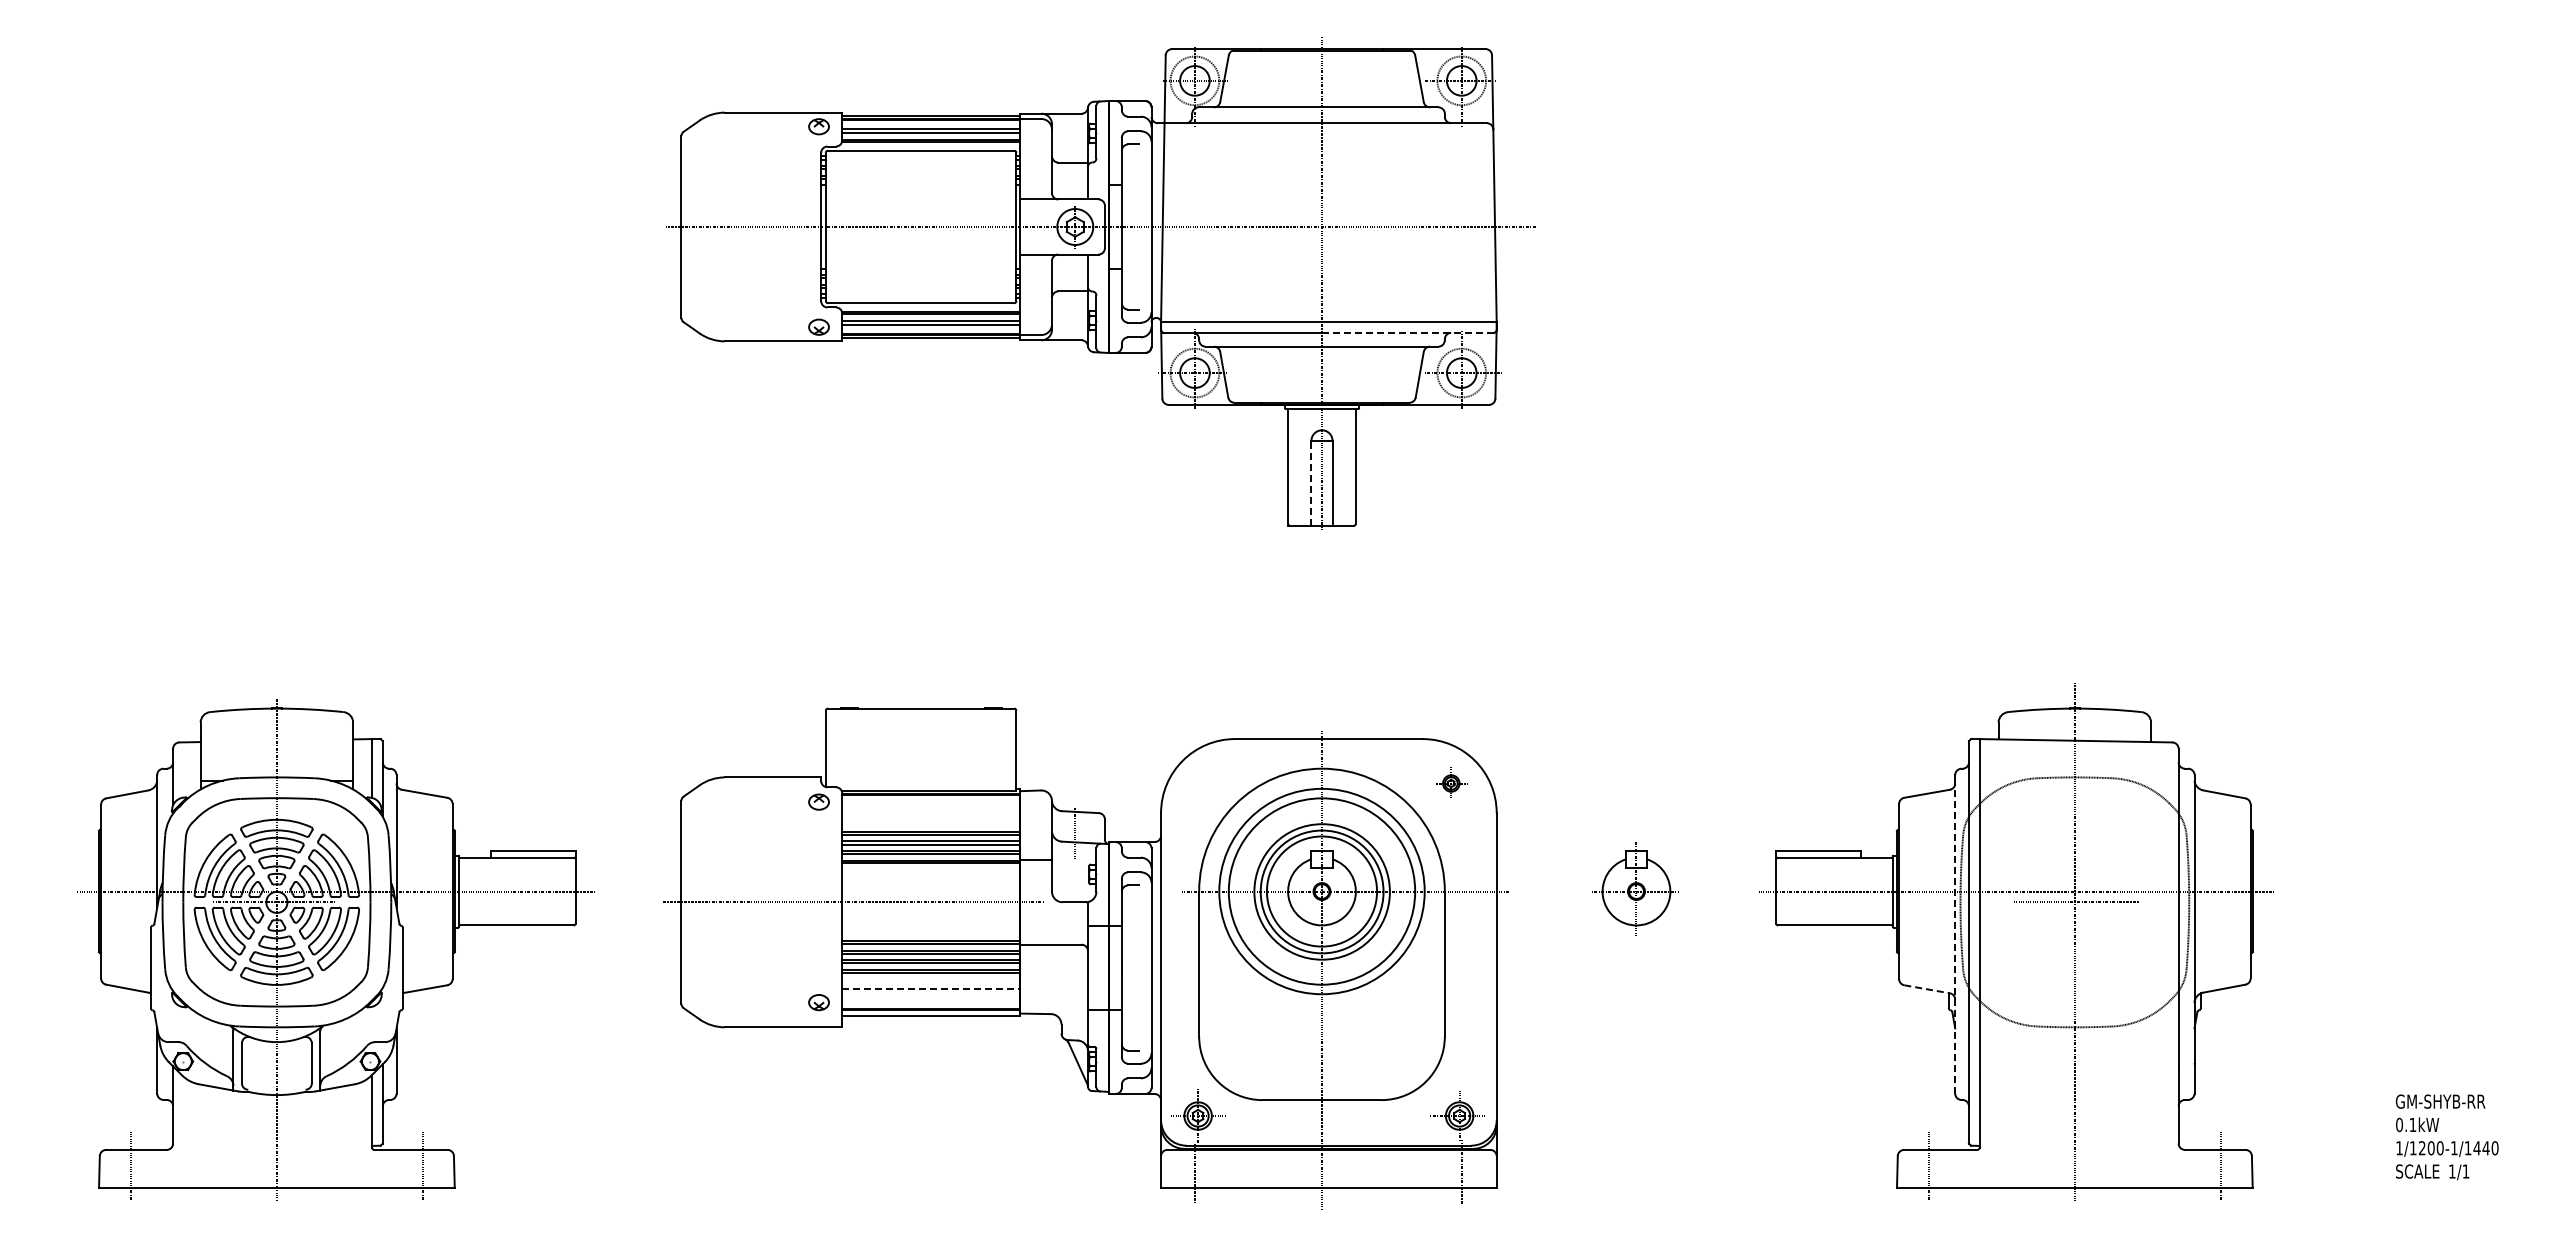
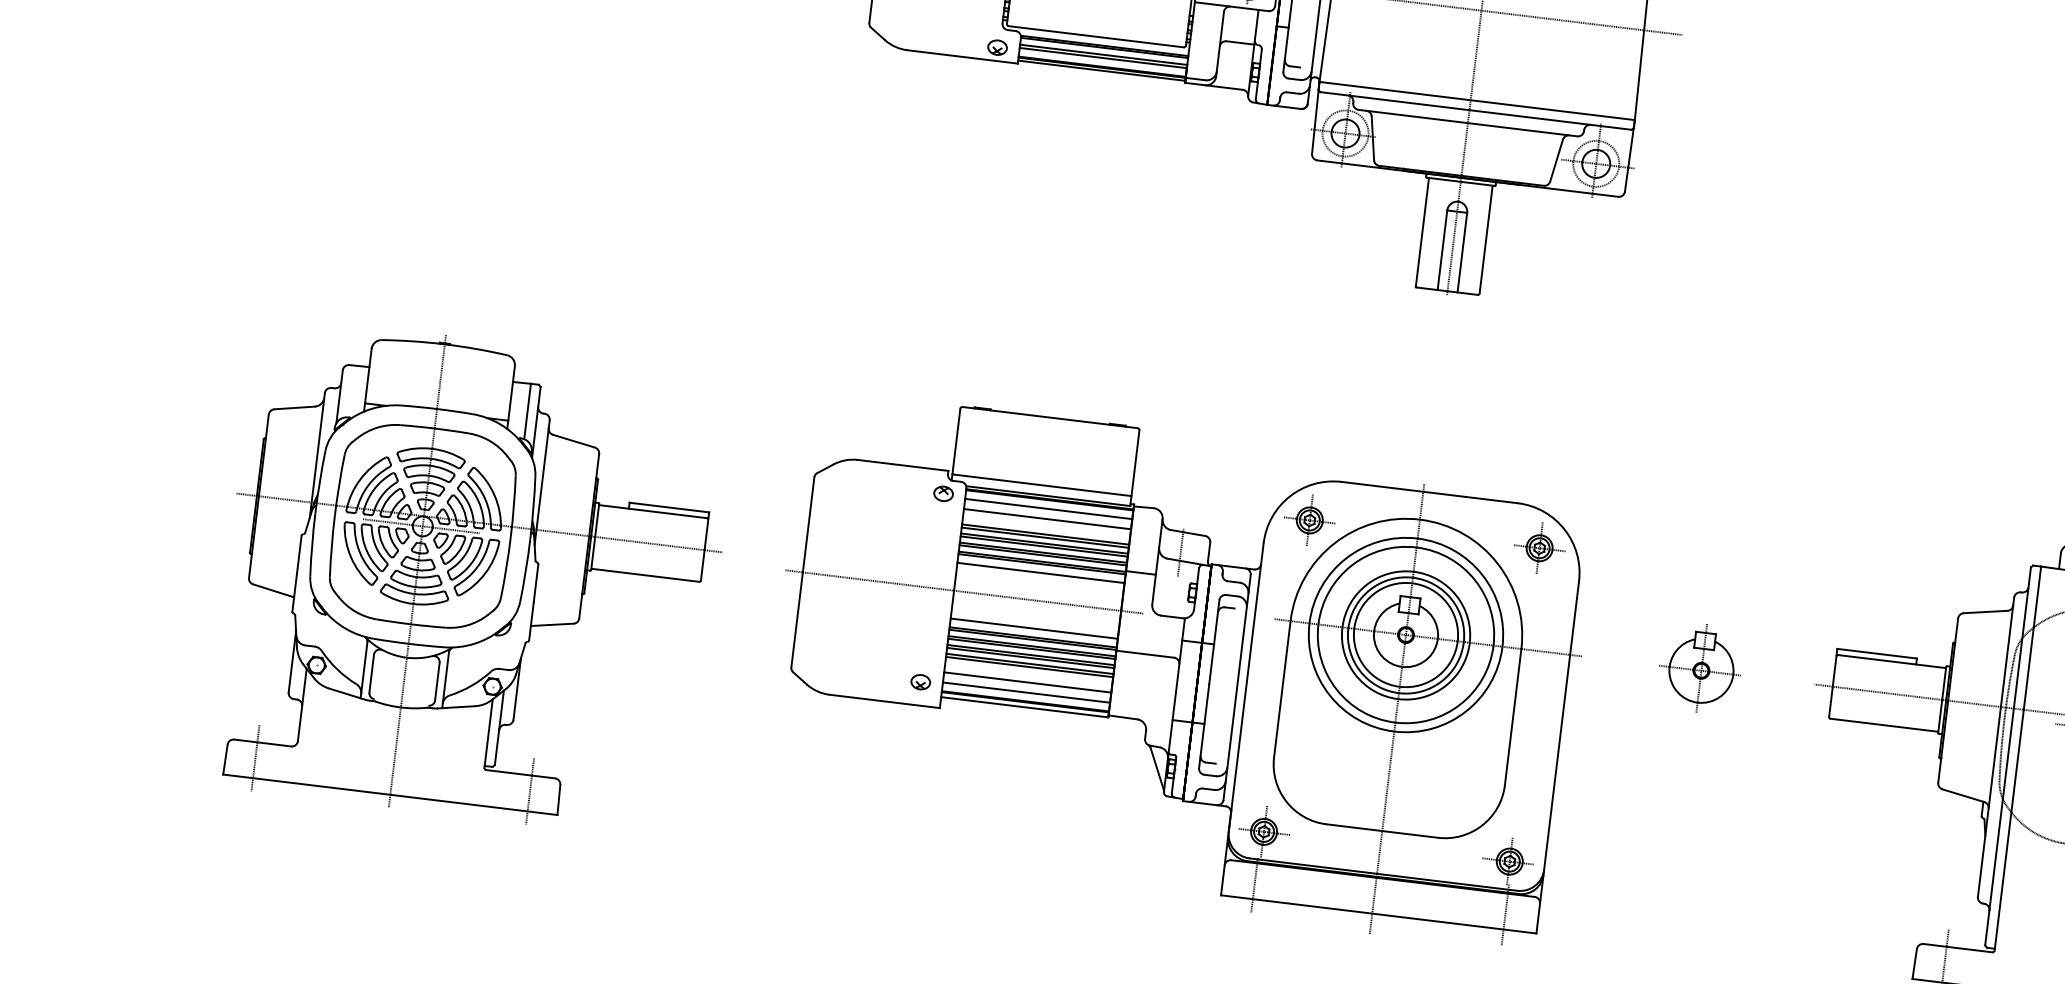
line: (1408, 332) -> (1550, 119), dashed -> solid
line: (1311, 482) -> (1442, 249), dashed -> solid
line: (920, 780) -> (1041, 485), added
part: (1206, 783) -> (1309, 520), added
part: (1451, 783) -> (1539, 548), size x1.67
line: (931, 804) -> (1048, 508), added
line: (931, 815) -> (1047, 519), added
line: (931, 872) -> (1041, 572), added
line: (931, 932) -> (1034, 629), added
line: (1955, 938) -> (1995, 751), dashed -> solid
line: (931, 989) -> (1027, 682), dashed -> solid
line: (1927, 989) -> (1963, 795), dashed -> solid
line: (931, 1000) -> (1026, 693), added

